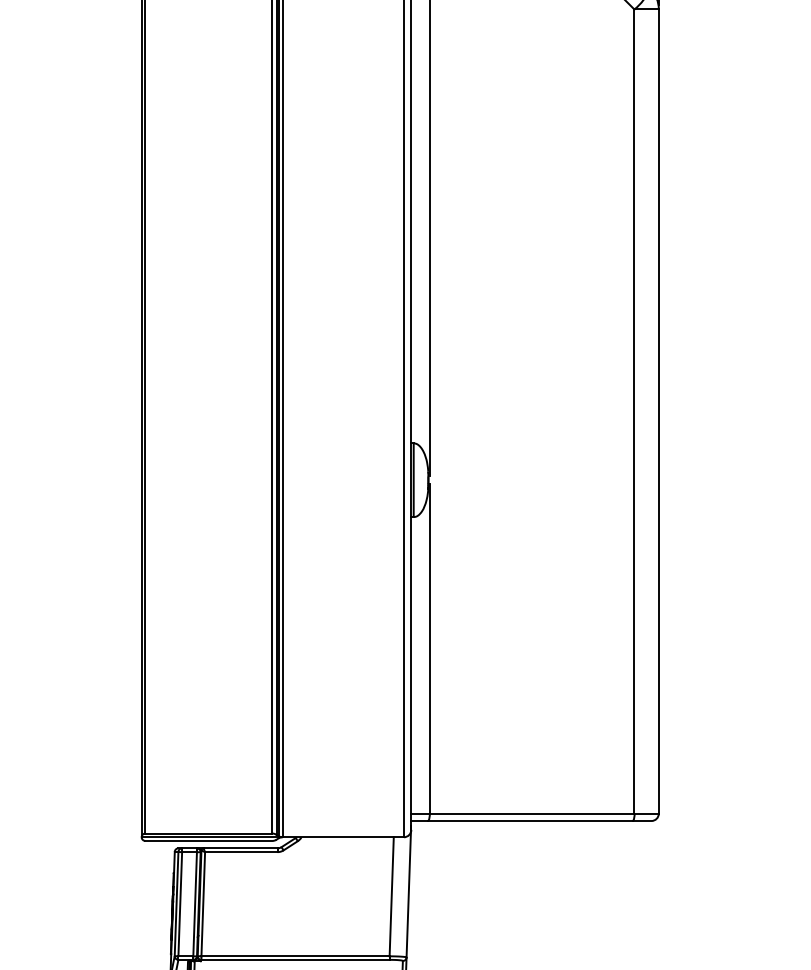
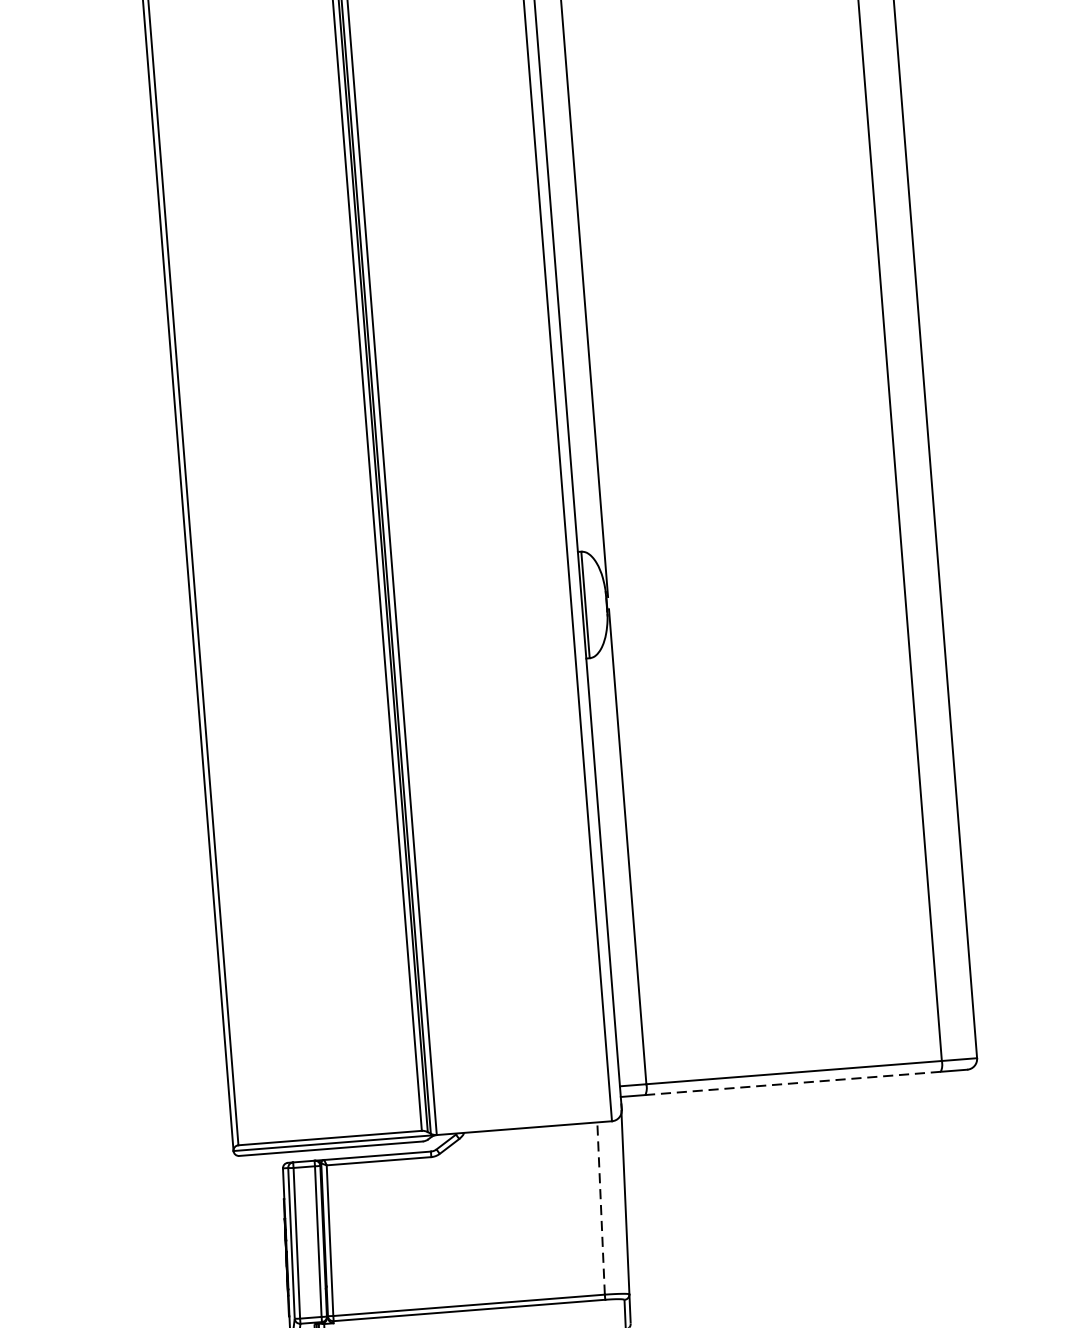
line: (530, 821) -> (792, 1084), solid -> dashed
line: (391, 896) -> (600, 1208), solid -> dashed

